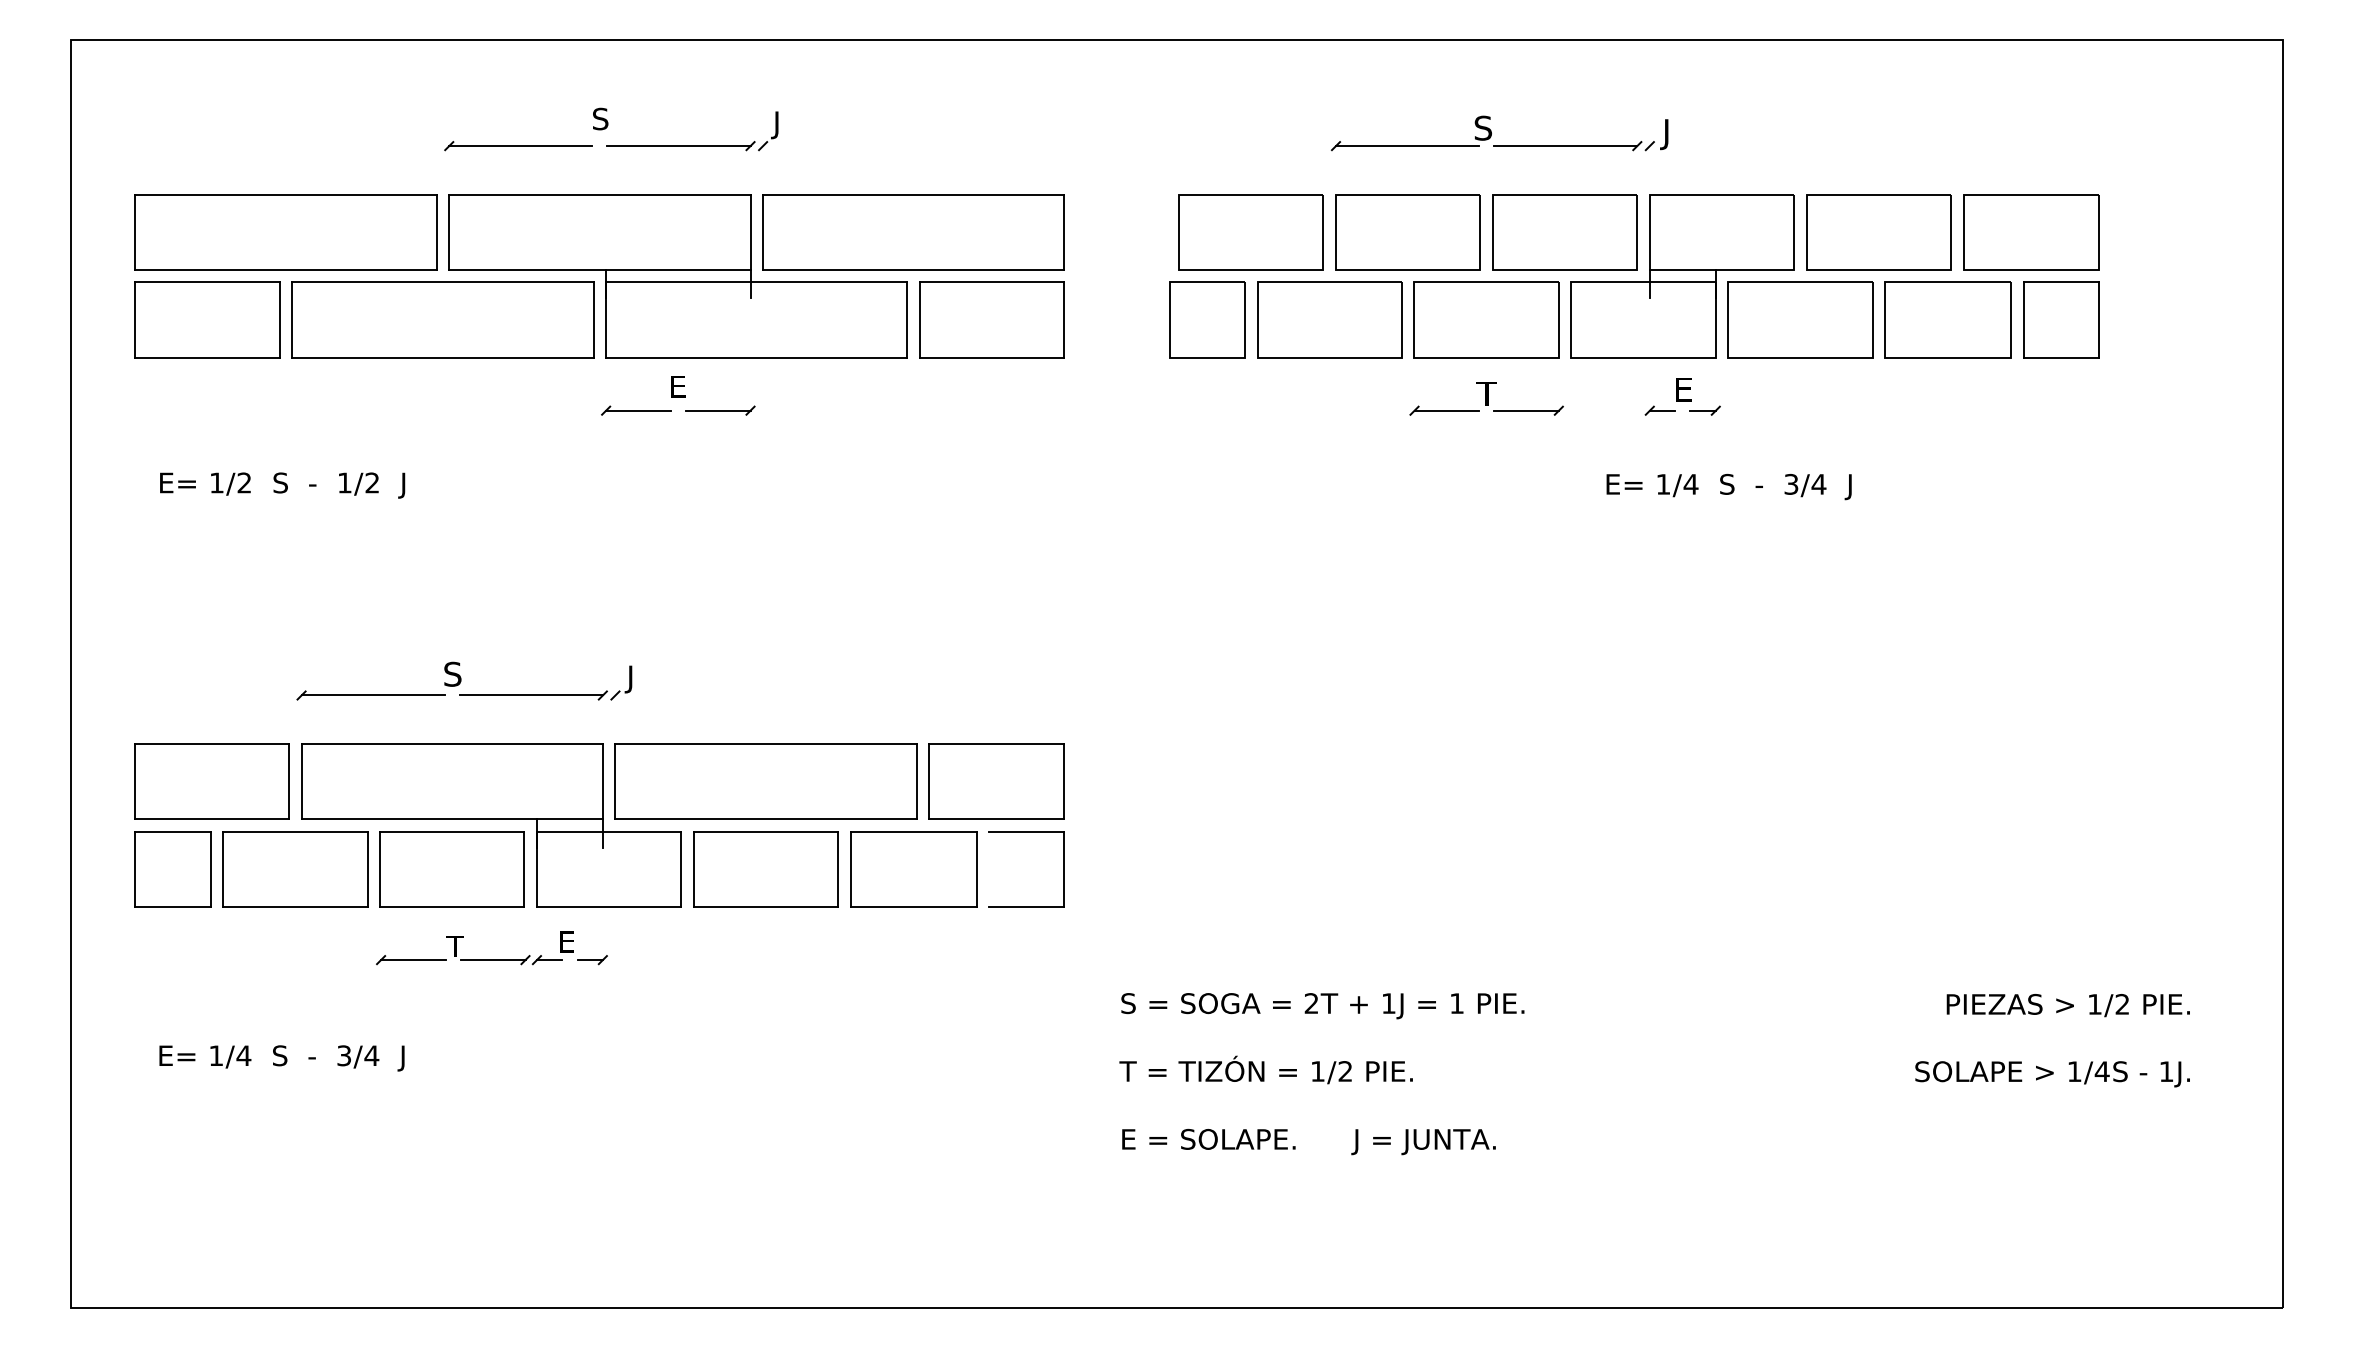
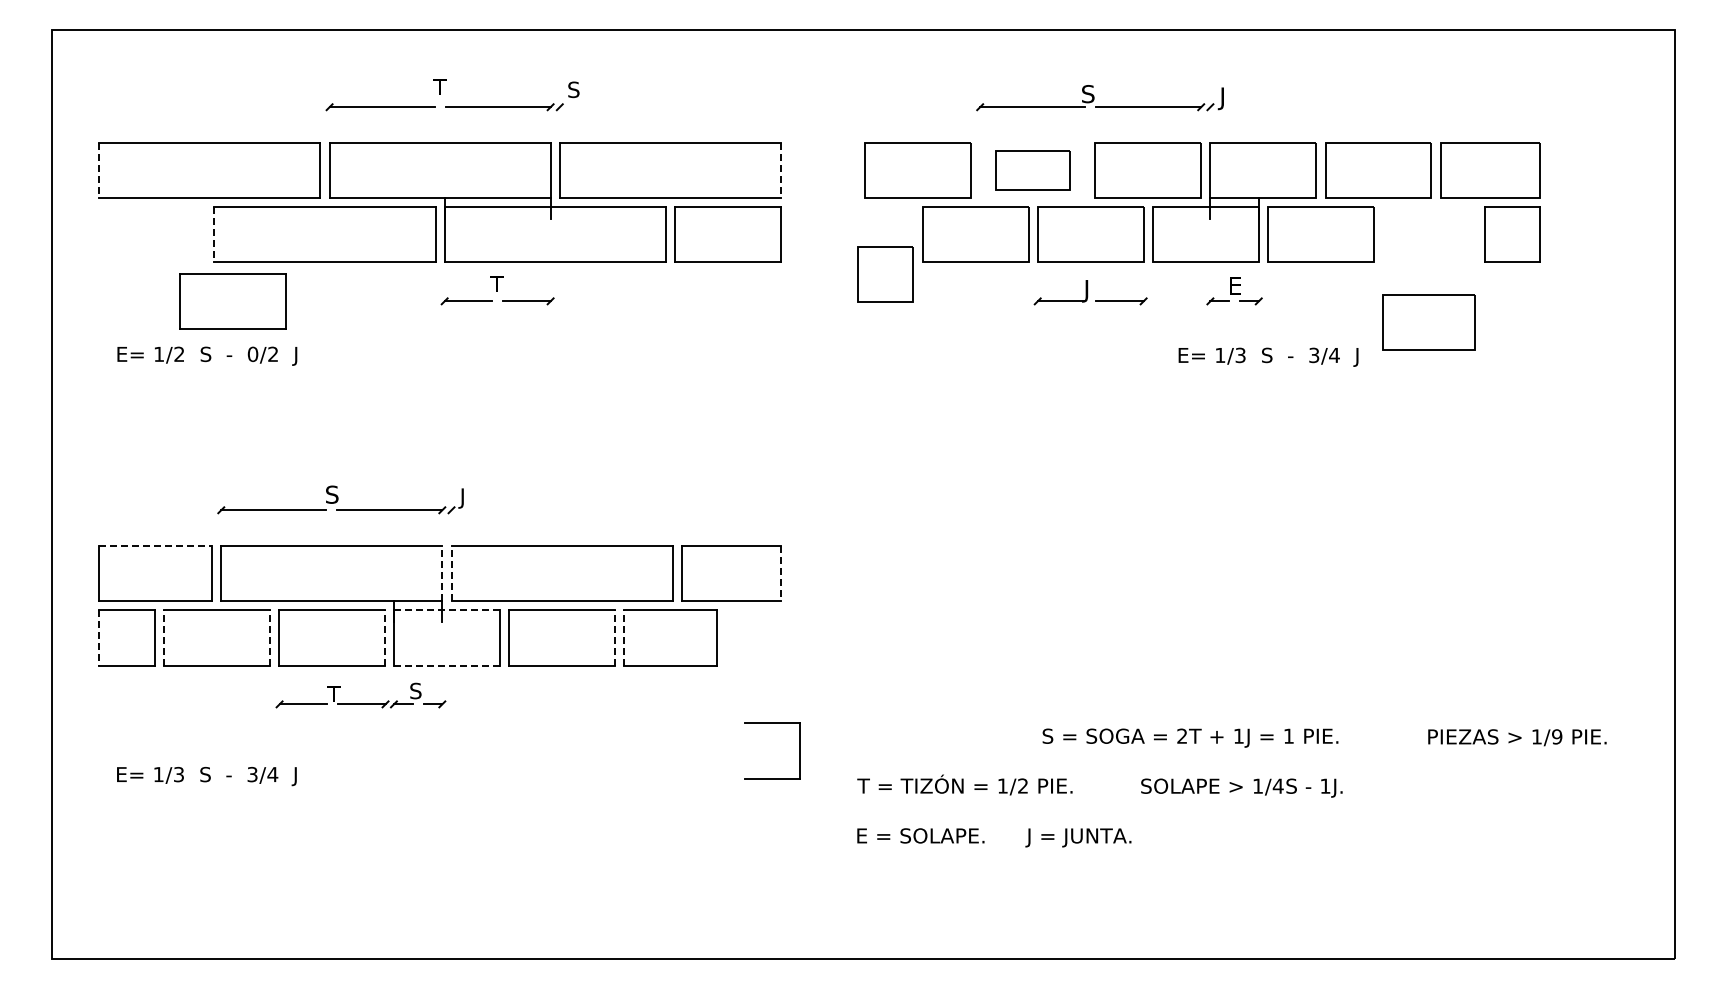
text: (599, 119) -> (439, 87), S -> T
text: (780, 124) -> (572, 91), J -> S
line: (135, 232) -> (99, 170), solid -> dashed
line: (1063, 232) -> (780, 170), solid -> dashed
part: (1407, 232) -> (1032, 170), size x0.7
part: (206, 319) -> (232, 301), moved
line: (292, 319) -> (214, 234), solid -> dashed
part: (1206, 319) -> (885, 274), moved
part: (1947, 319) -> (1428, 322), moved
text: (676, 386) -> (496, 283), E -> T
text: (1485, 397) -> (1089, 291), T -> J
text: (344, 483) -> (252, 354), 1/2 -> 0/2
text: (1690, 484) -> (1240, 355), 1/4 -> 1/3
line: (213, 743) -> (156, 545), solid -> dashed
line: (603, 781) -> (442, 573), solid -> dashed
line: (615, 781) -> (451, 573), solid -> dashed
line: (1063, 781) -> (780, 573), solid -> dashed
line: (608, 832) -> (446, 610), solid -> dashed
part: (1027, 832) -> (772, 723), moved
line: (135, 868) -> (99, 637), solid -> dashed
line: (222, 868) -> (163, 637), solid -> dashed
line: (367, 868) -> (269, 637), solid -> dashed
line: (524, 868) -> (384, 637), solid -> dashed
line: (838, 868) -> (615, 637), solid -> dashed
line: (851, 868) -> (624, 637), solid -> dashed
line: (608, 907) -> (446, 665), solid -> dashed
text: (566, 941) -> (415, 690), E -> S
text: (2122, 1003) -> (1557, 736), 1/2 -> 1/9
text: (1322, 1005) -> (1190, 737), moved
text: (243, 1055) -> (178, 774), 1/4 -> 1/3
text: (1265, 1069) -> (964, 784), moved
text: (2052, 1073) -> (1241, 787), moved
text: (1309, 1141) -> (994, 837), moved

